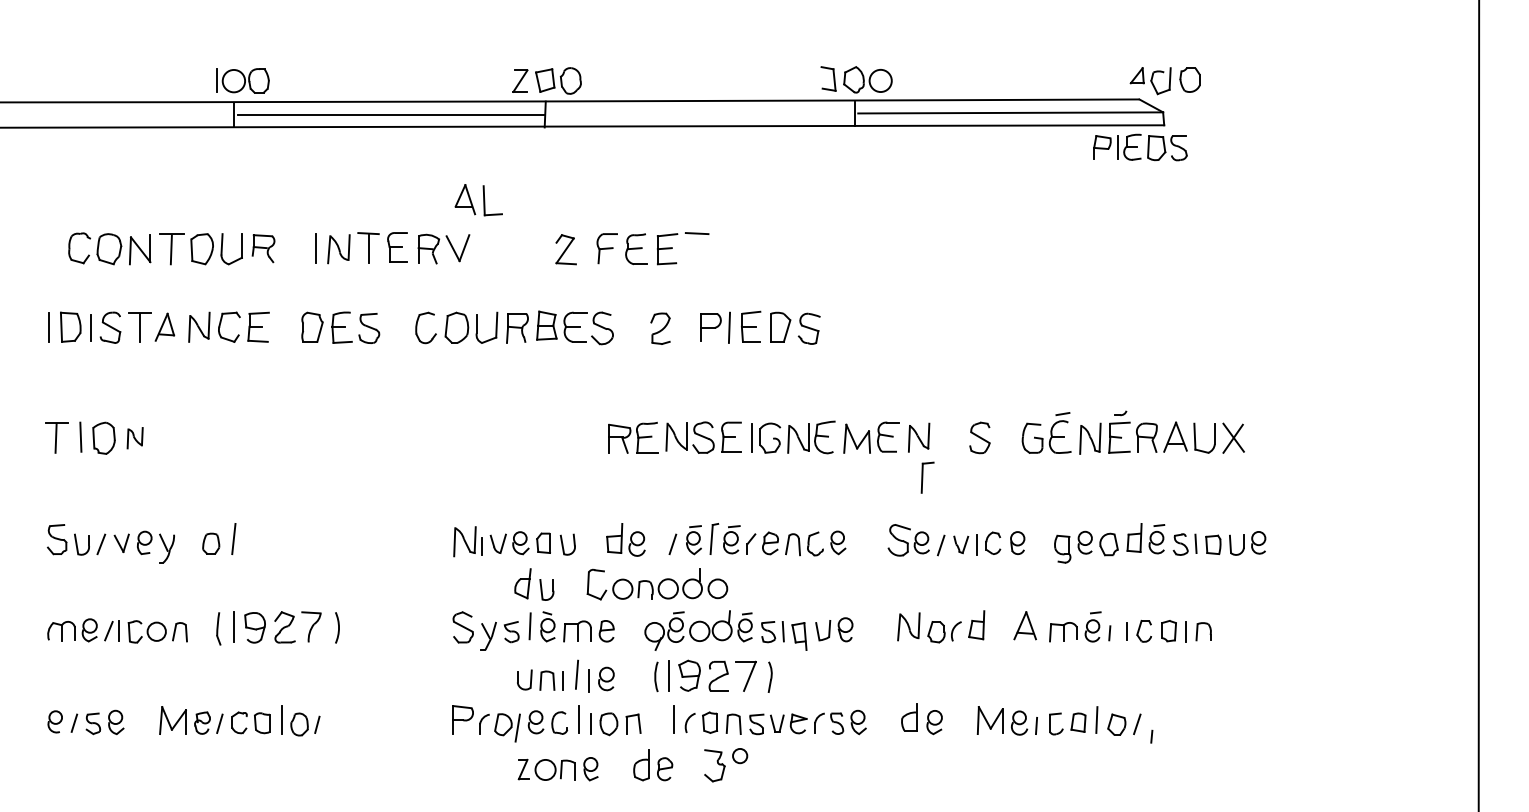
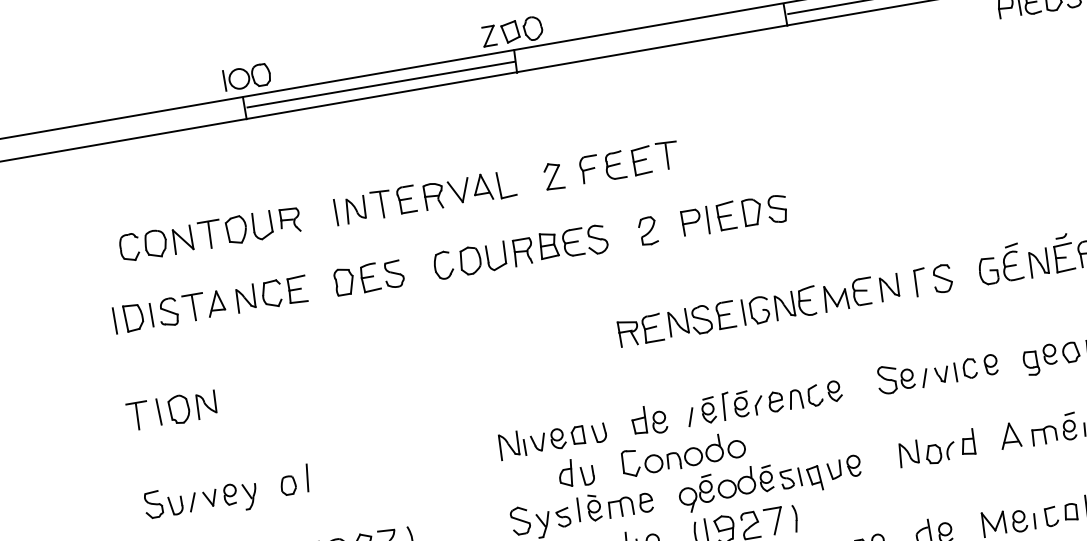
part: (478, 200) -> (494, 186), moved
line: (695, 249) -> (666, 156), added
part: (134, 437) -> (205, 404), size x1.43
part: (927, 477) -> (920, 282), moved

